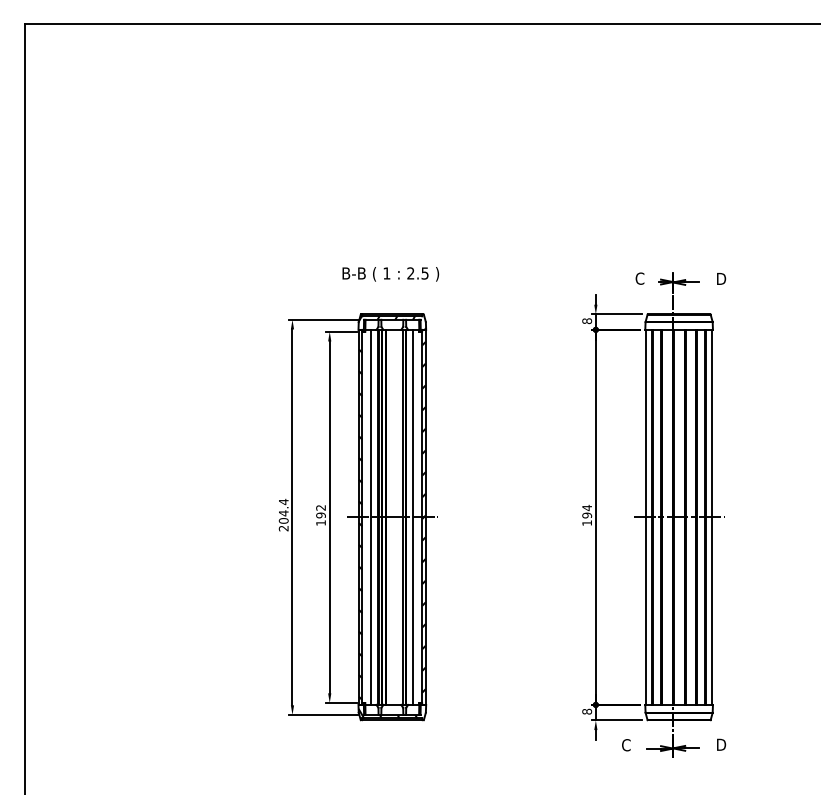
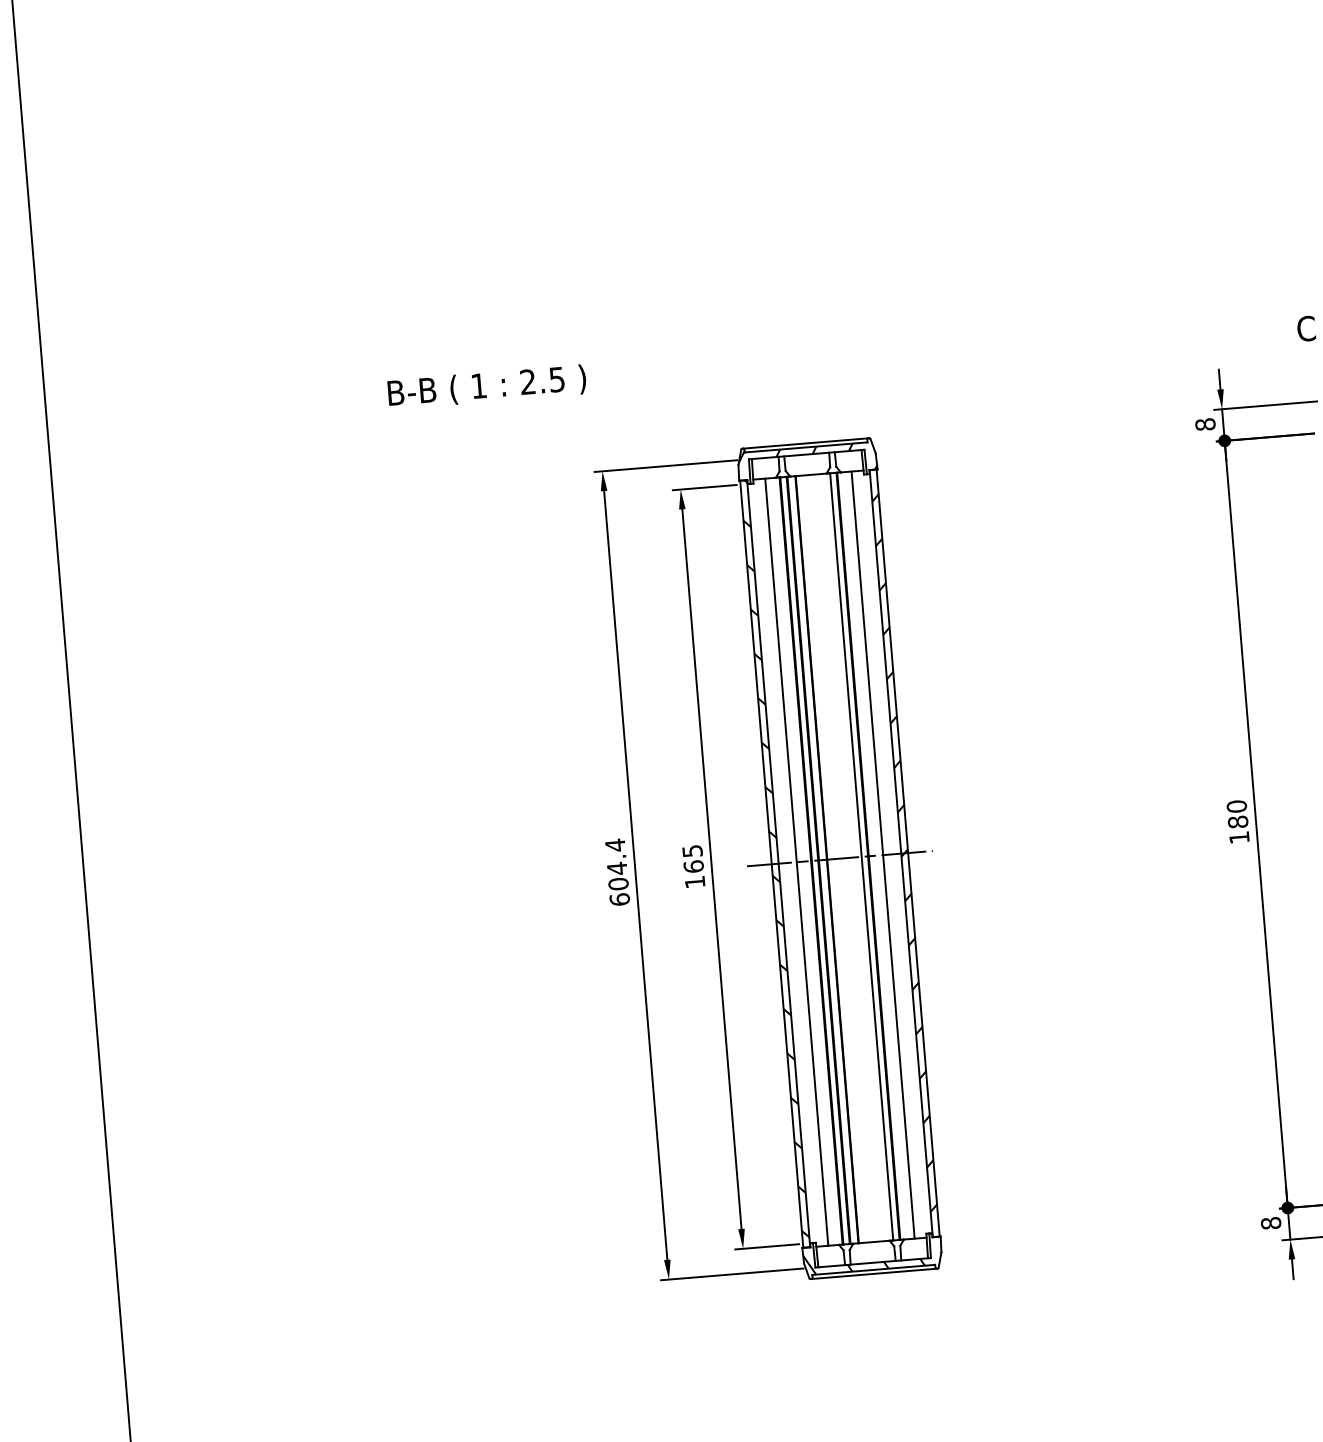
text: (390, 274) -> (486, 387), moved
text: (320, 511) -> (692, 858), 192 -> 165
text: (587, 511) -> (1238, 813), 194 -> 180
text: (283, 528) -> (619, 899), 204.4 -> 604.4

